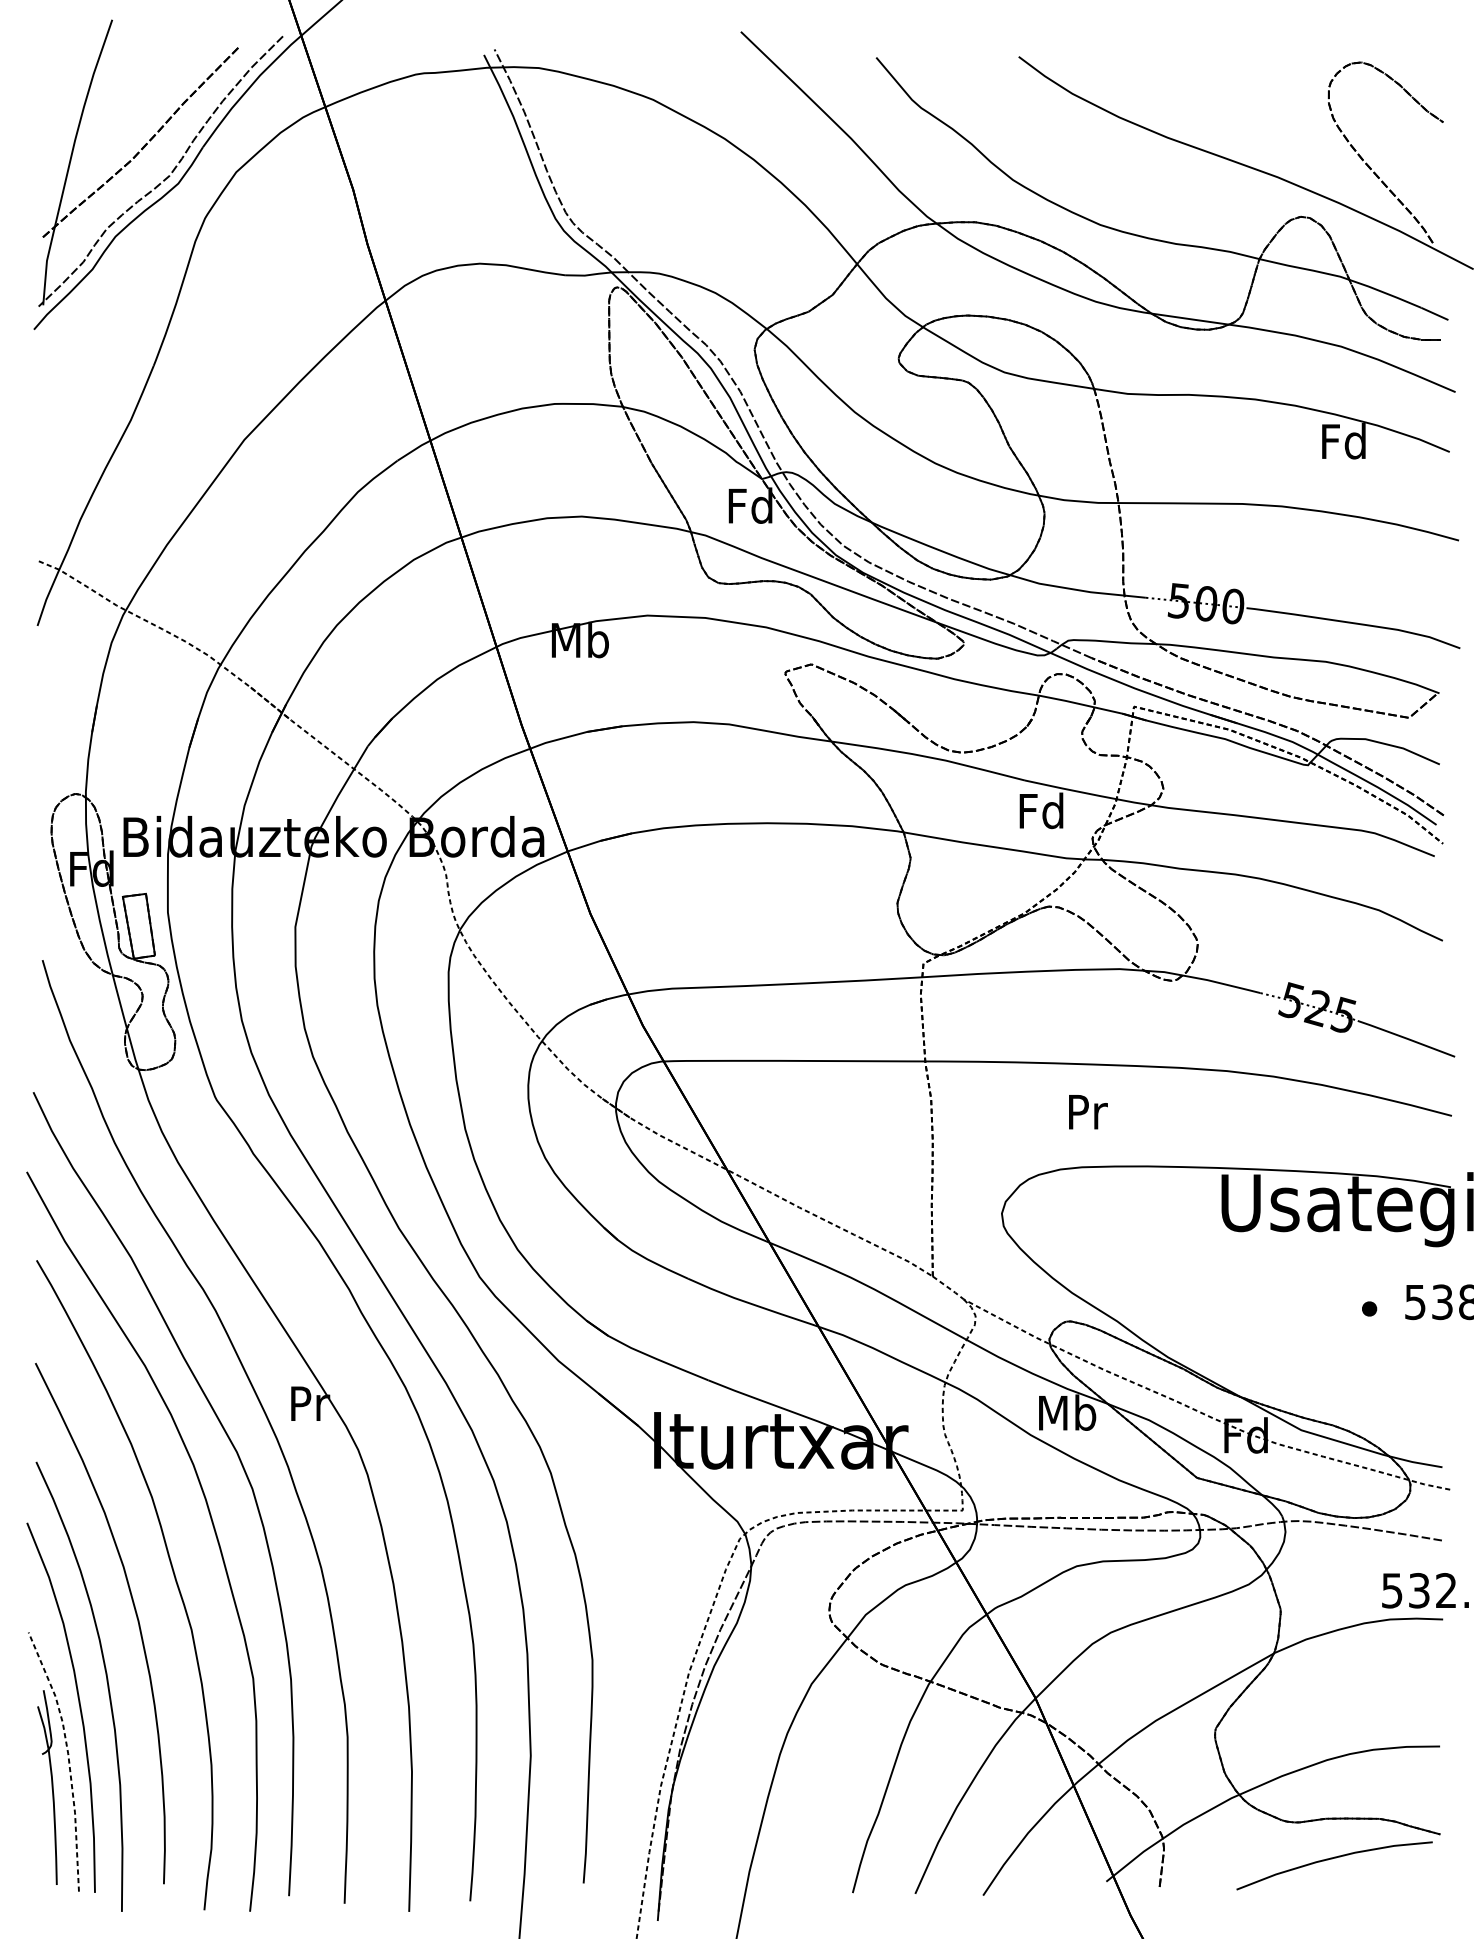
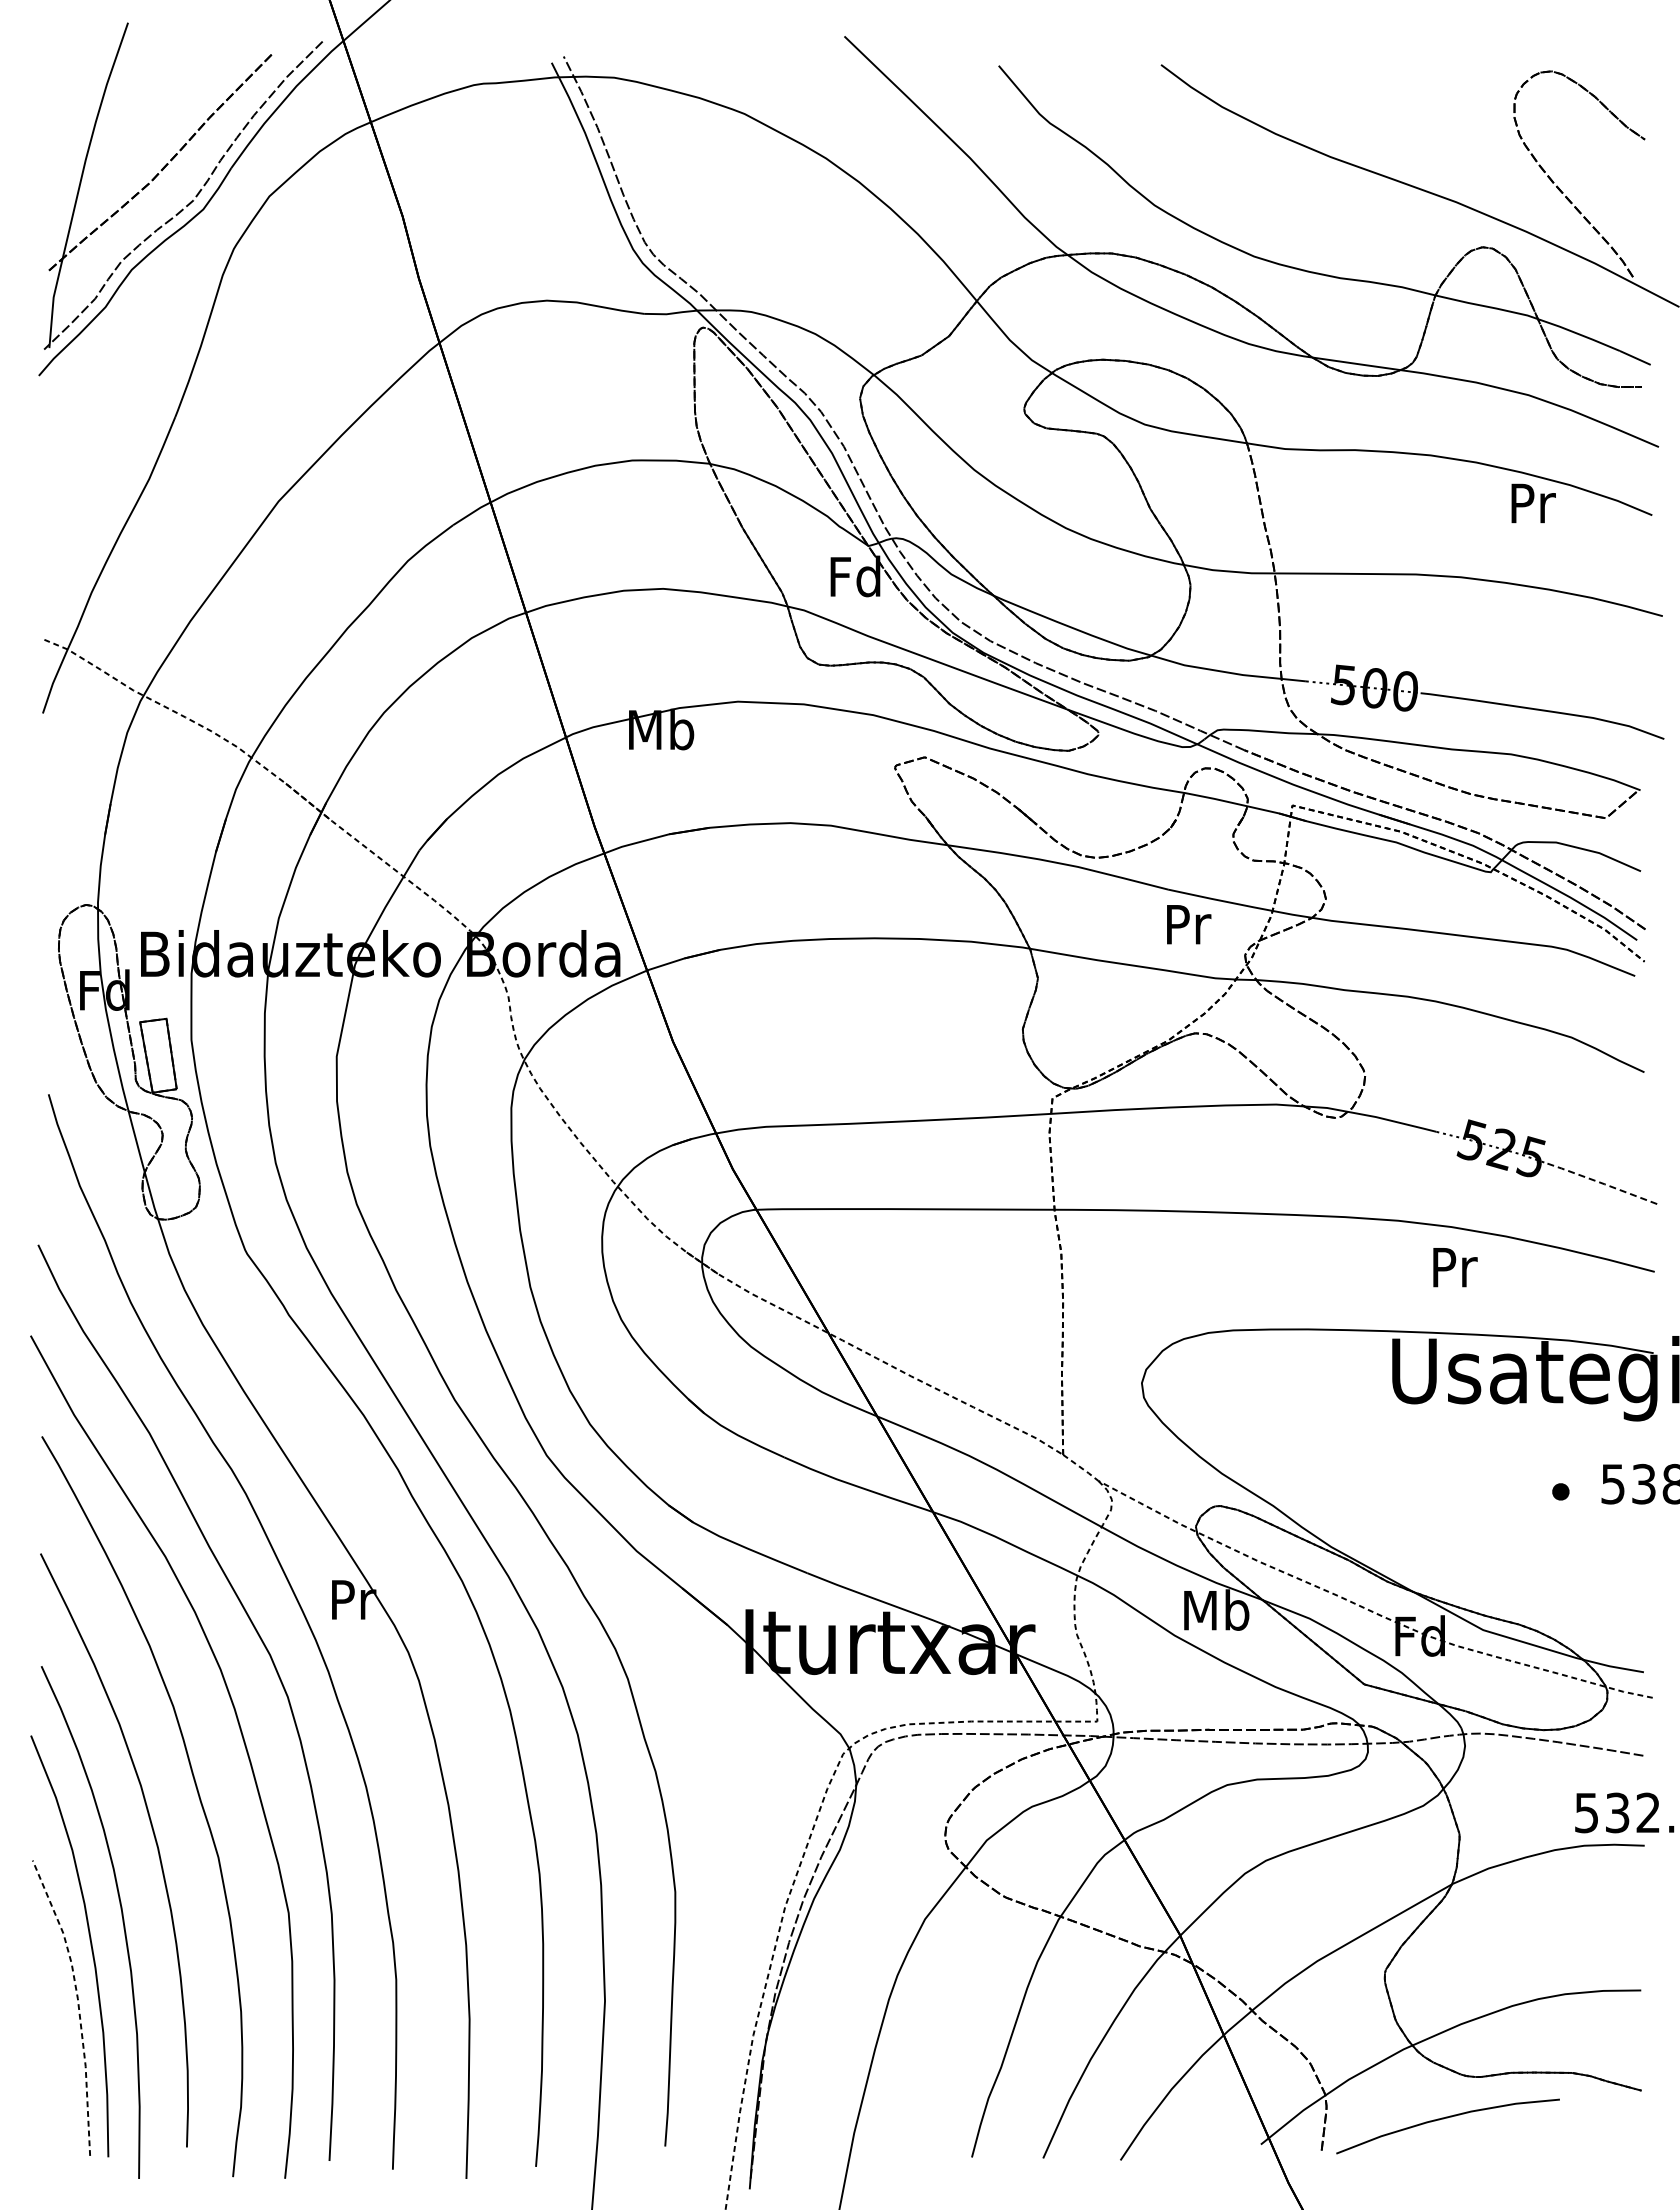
text: (1343, 440) -> (1531, 502), Fd -> Pr
text: (1041, 810) -> (1186, 923), Fd -> Pr
line: (1406, 1038) -> (1602, 1183), solid -> dashed
text: (1088, 1112) -> (1455, 1267), moved
part: (46, 1787) -> (53, 2037), removed
curve: (1334, 1858) -> (1447, 2118), moved

